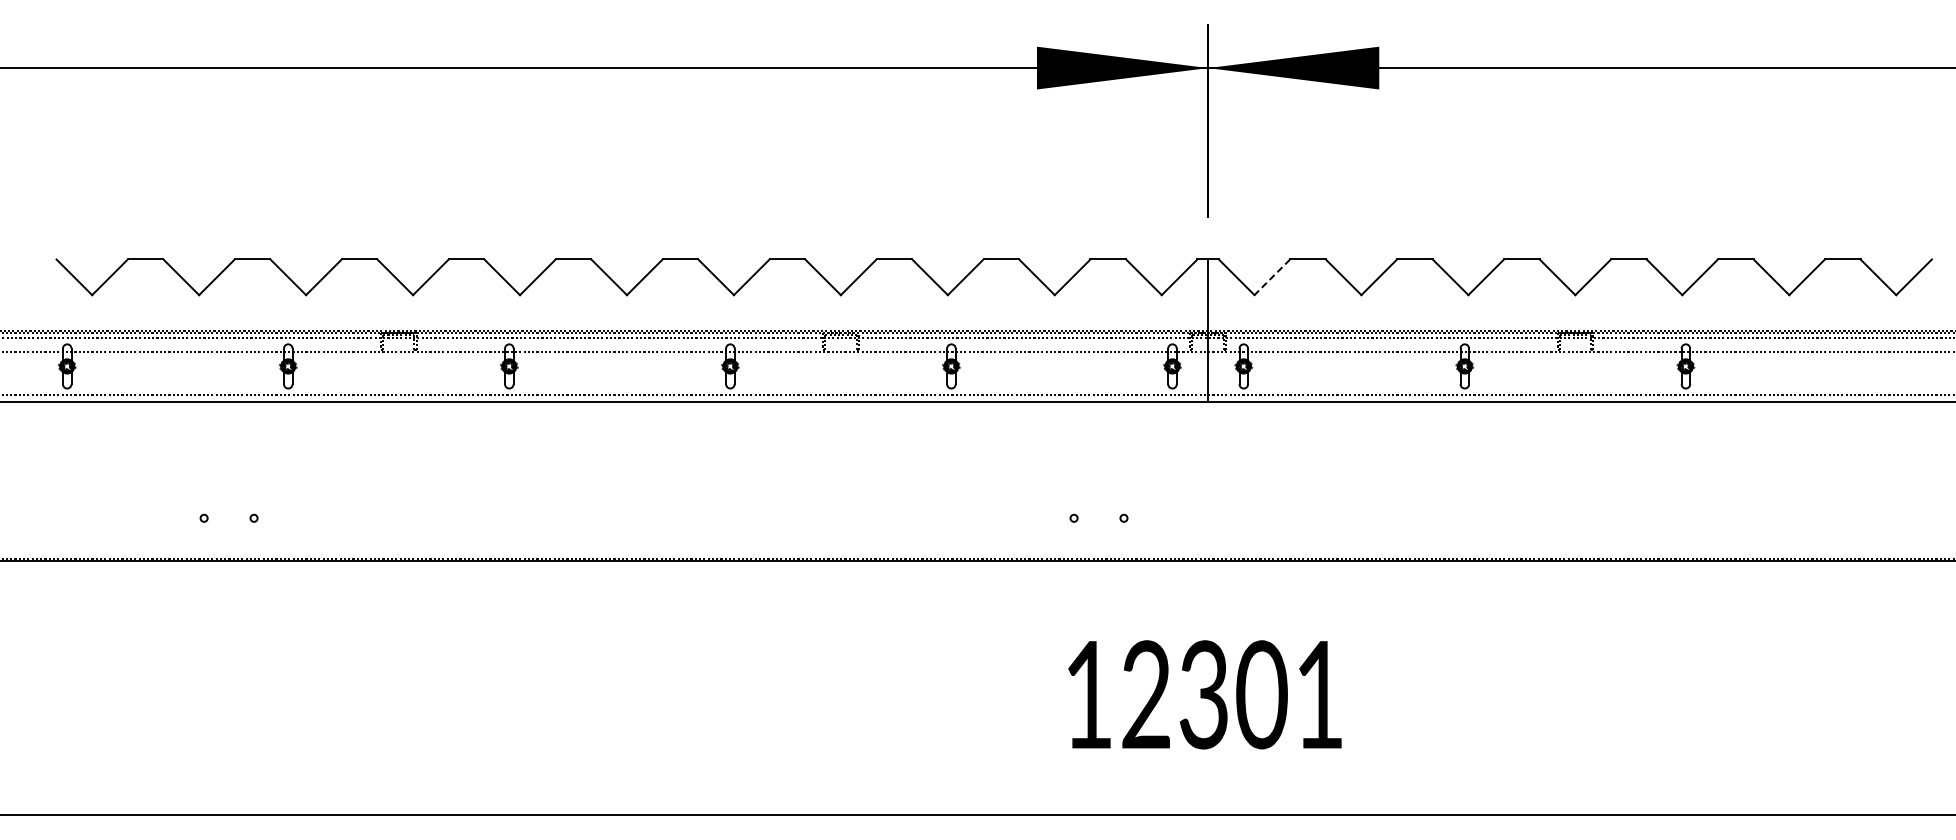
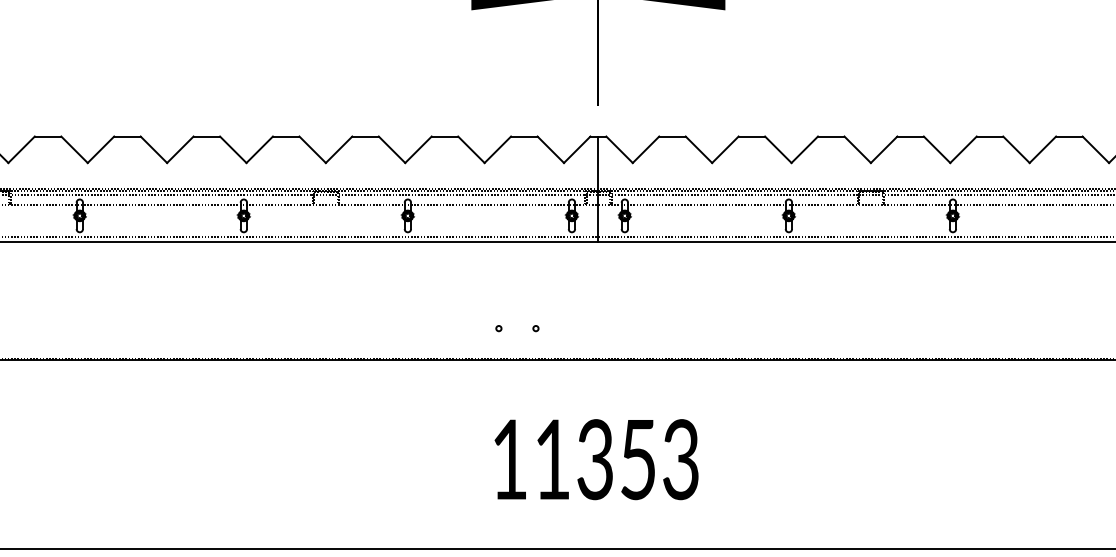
line: (1271, 277) -> (645, 149), dashed -> solid
text: (1232, 694) -> (616, 459), 12301 -> 11353

